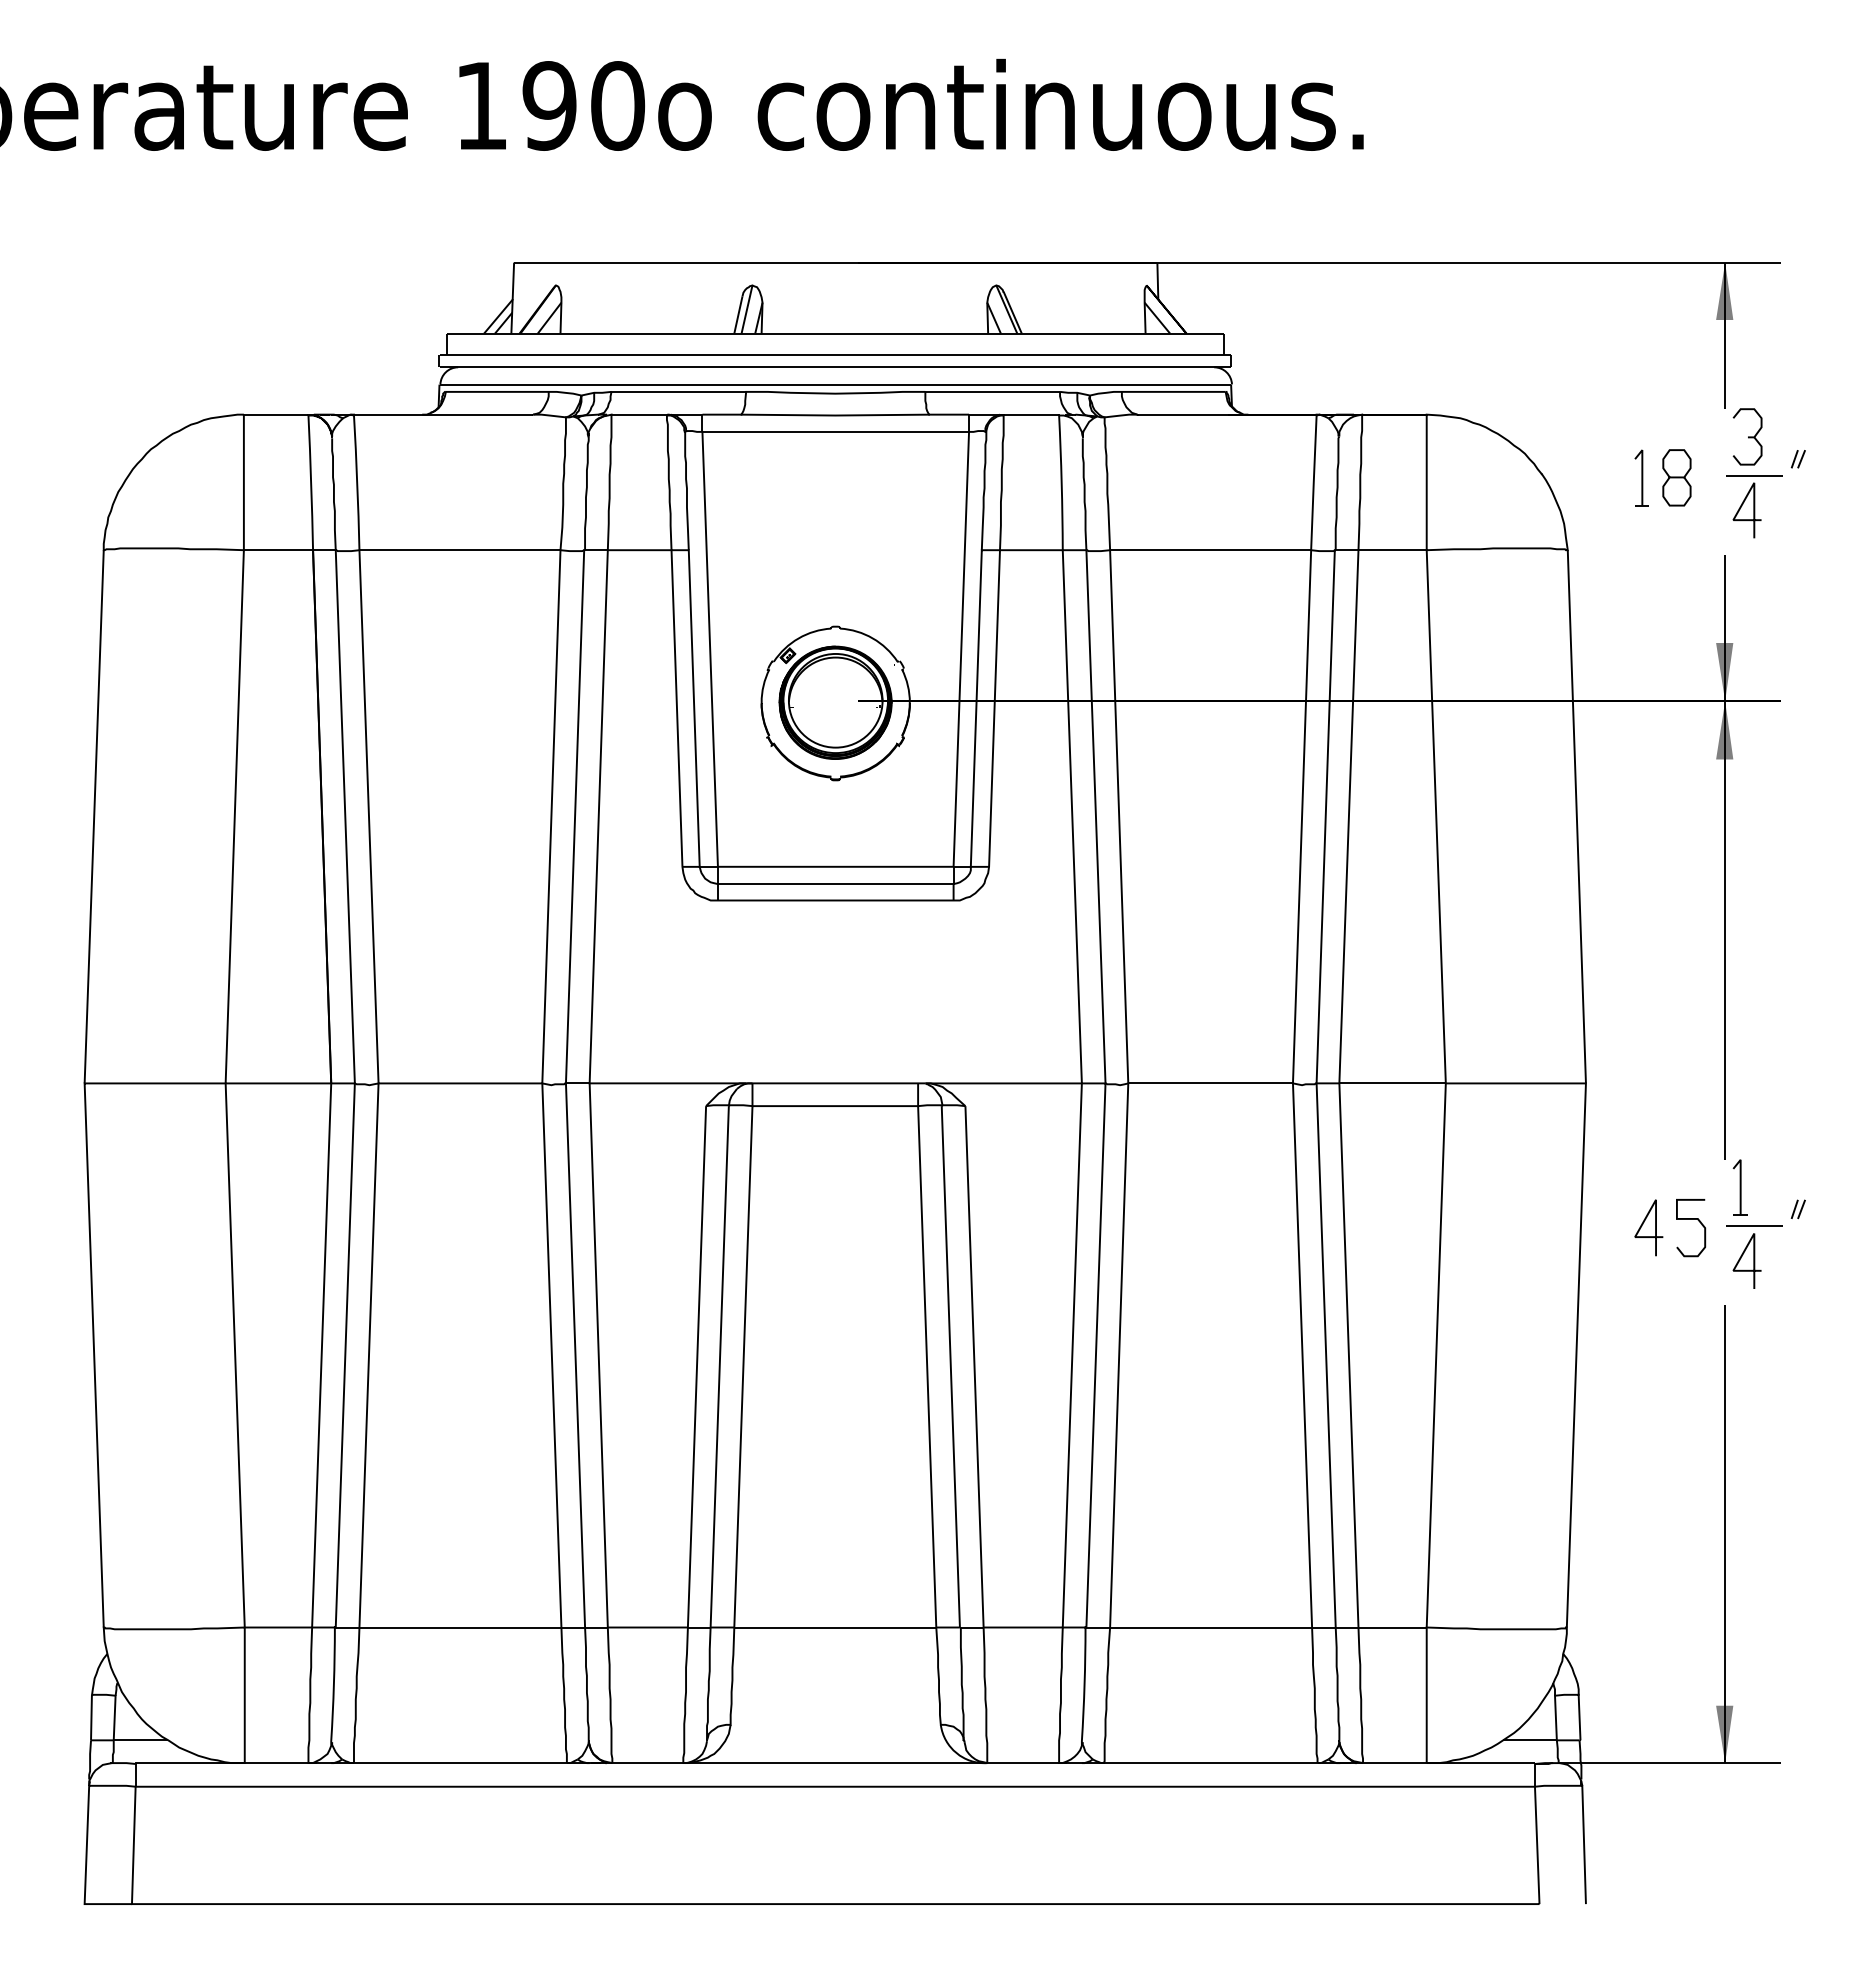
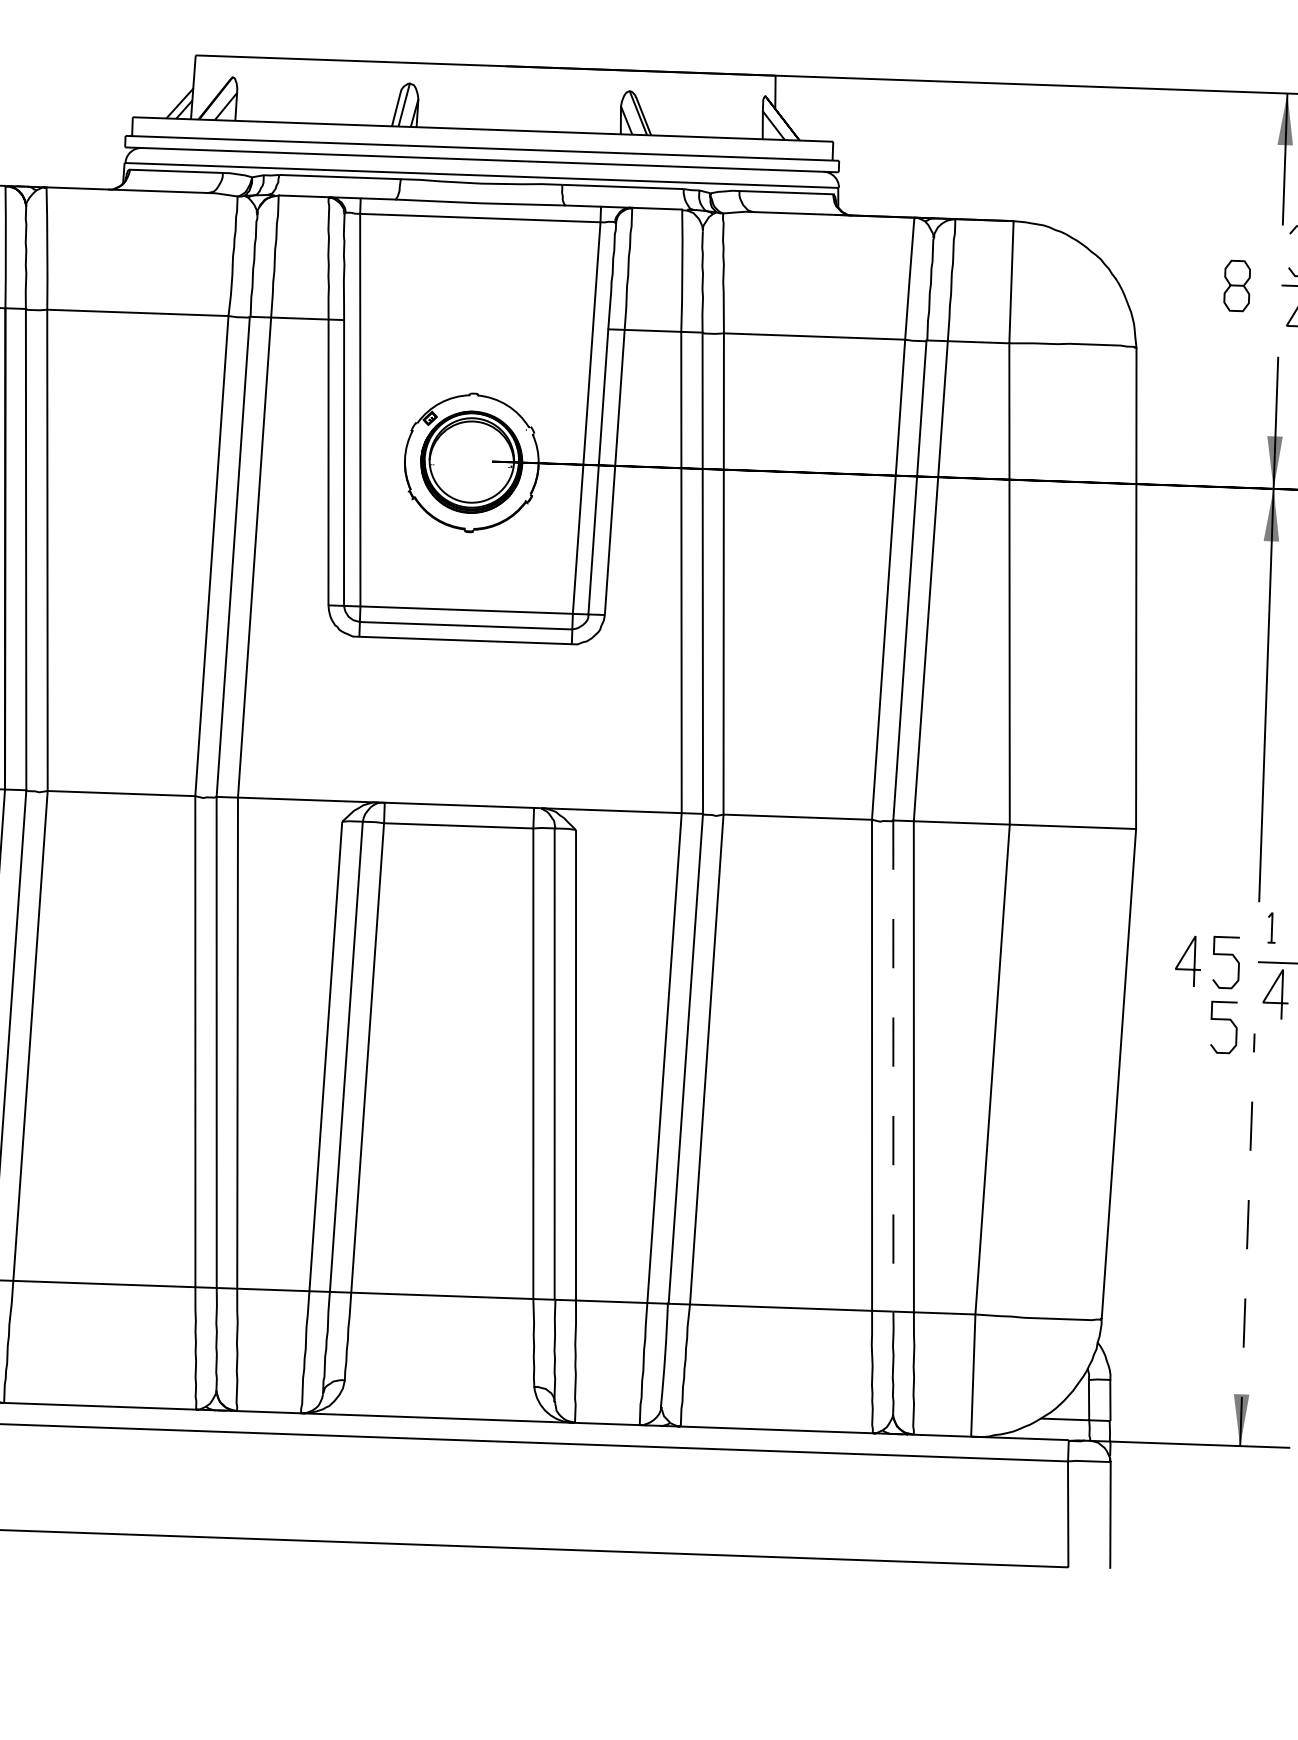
part: (1641, 477) -> (1205, 284), removed
part: (1739, 1187) -> (1271, 927), size x0.6
curve: (1691, 1291) -> (1224, 1019), added
line: (1326, 1355) -> (893, 1066), solid -> dashed
line: (1725, 1534) -> (1247, 1240), solid -> dashed

